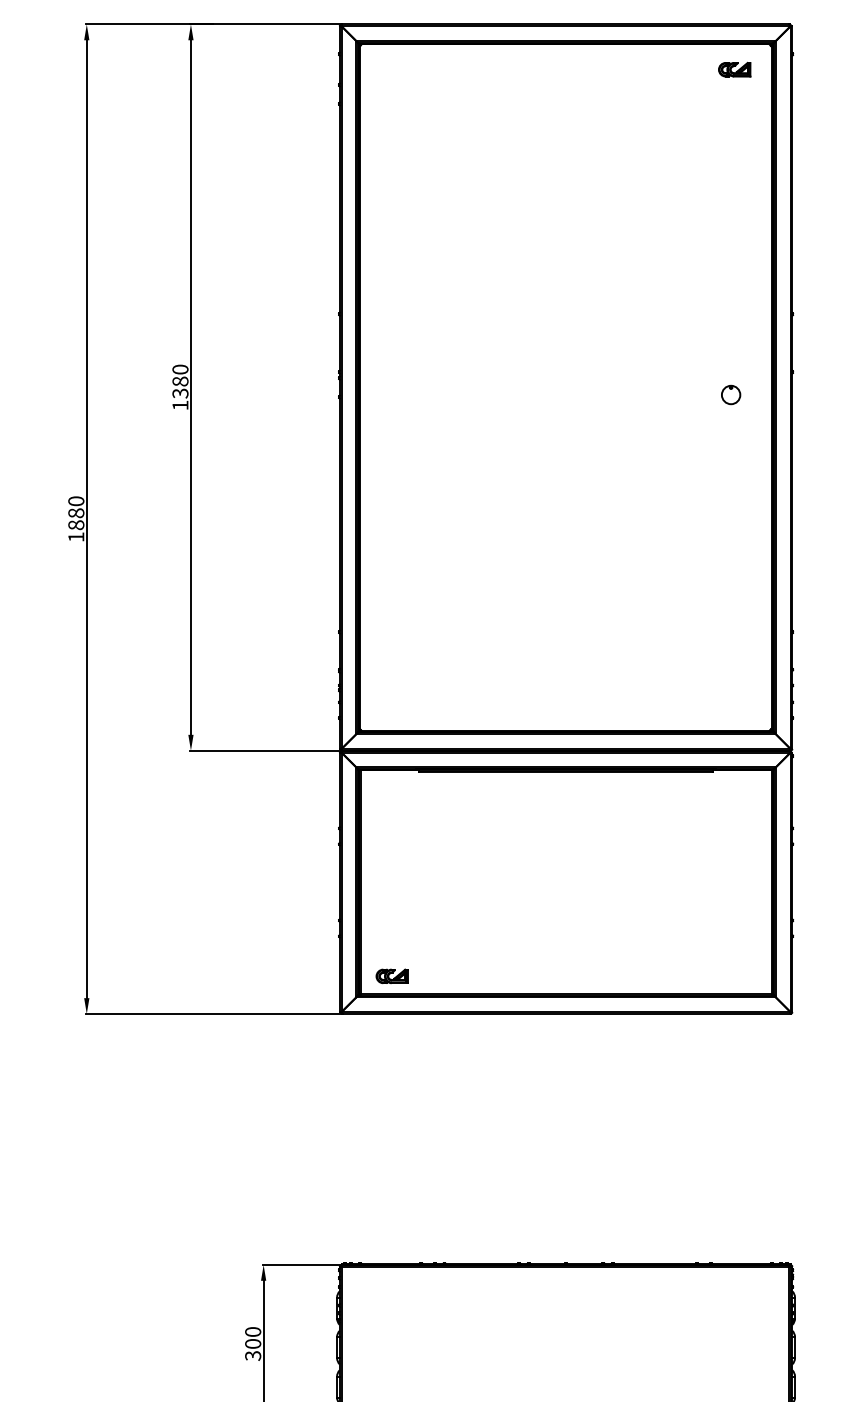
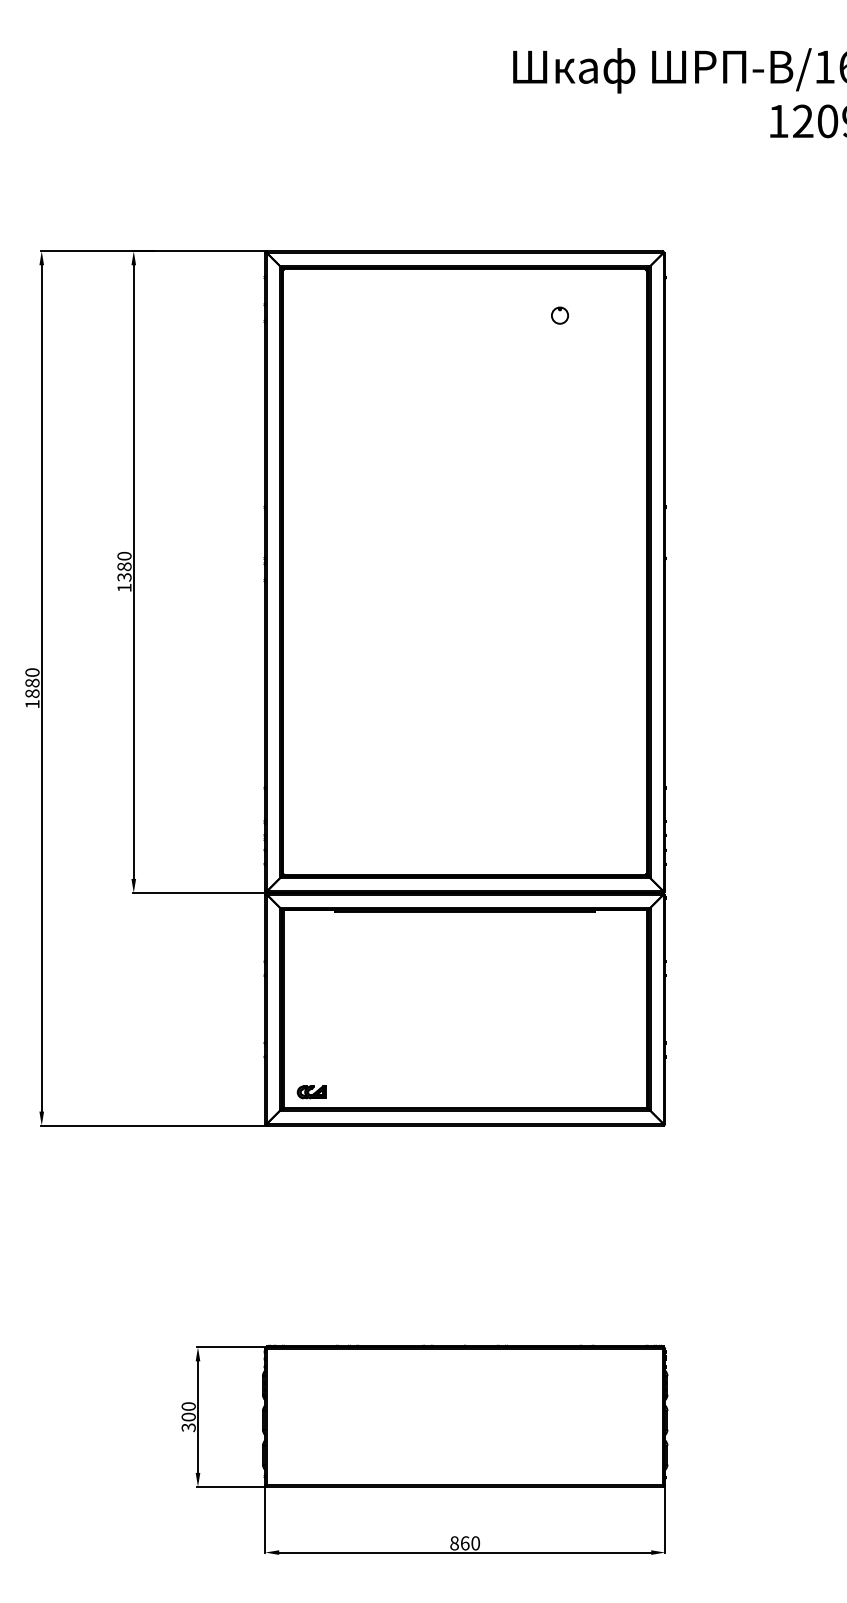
part: (733, 69) -> (613, 291), removed
part: (730, 394) -> (559, 315), moved

